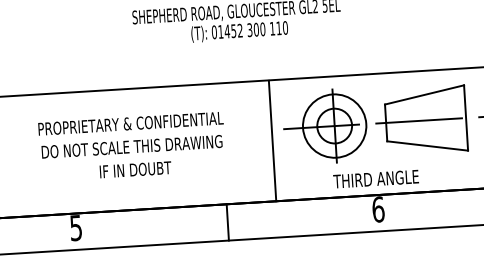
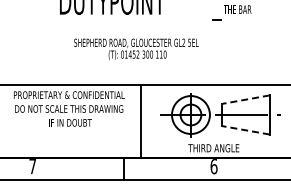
line: (424, 94) -> (245, 99), solid -> dashed
line: (272, 140) -> (141, 121), moved
text: (132, 145) -> (69, 108), moved
line: (427, 146) -> (245, 130), solid -> dashed
text: (75, 228) -> (32, 166), 5 -> 7

